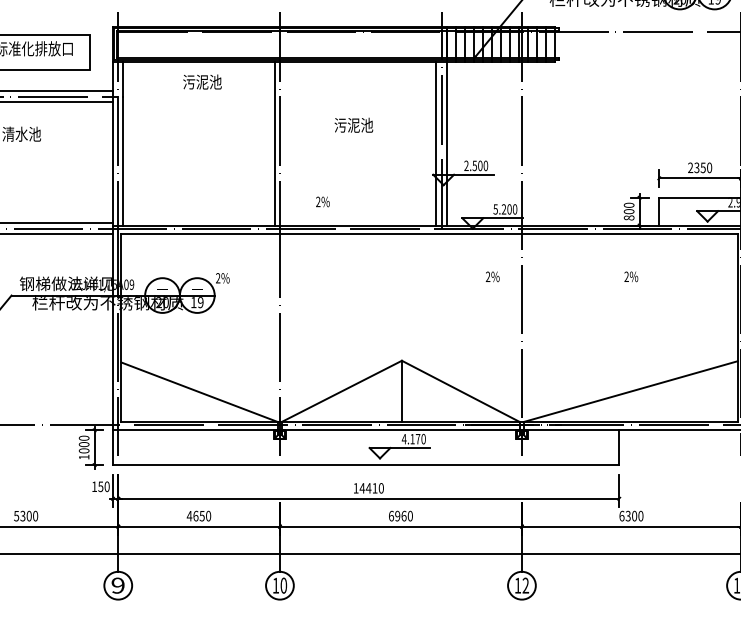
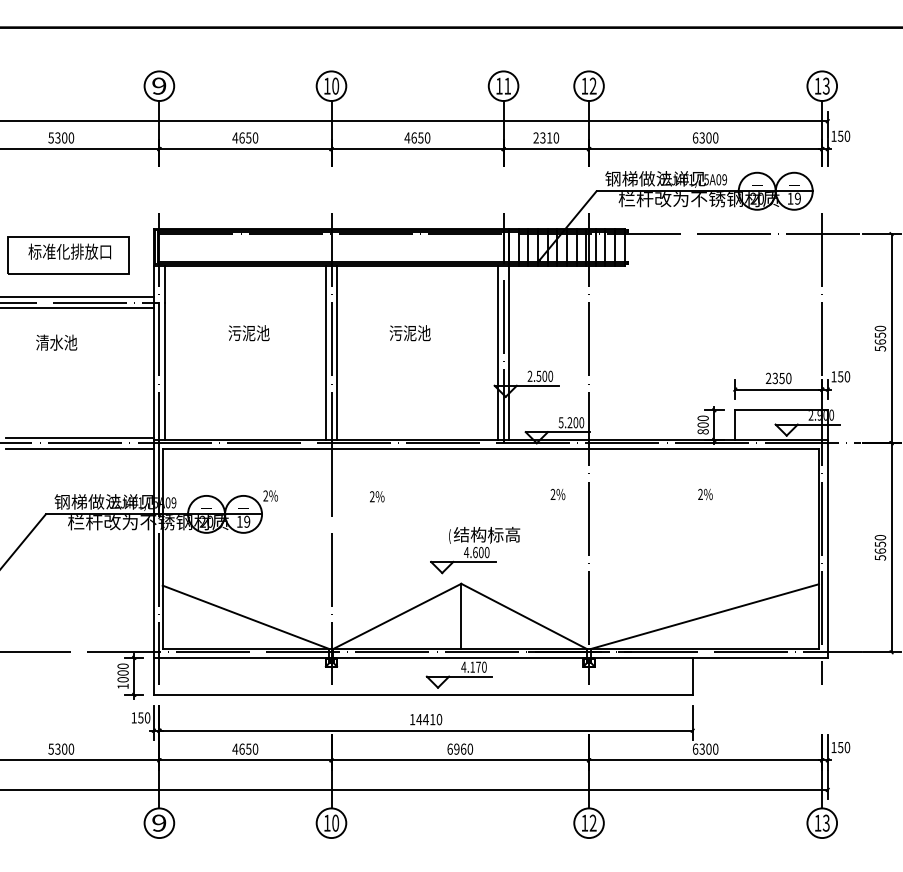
text: (201, 82) -> (248, 333), moved
line: (285, 143) -> (337, 352), added
text: (323, 201) -> (377, 496), moved
part: (415, 329) -> (475, 550), added

